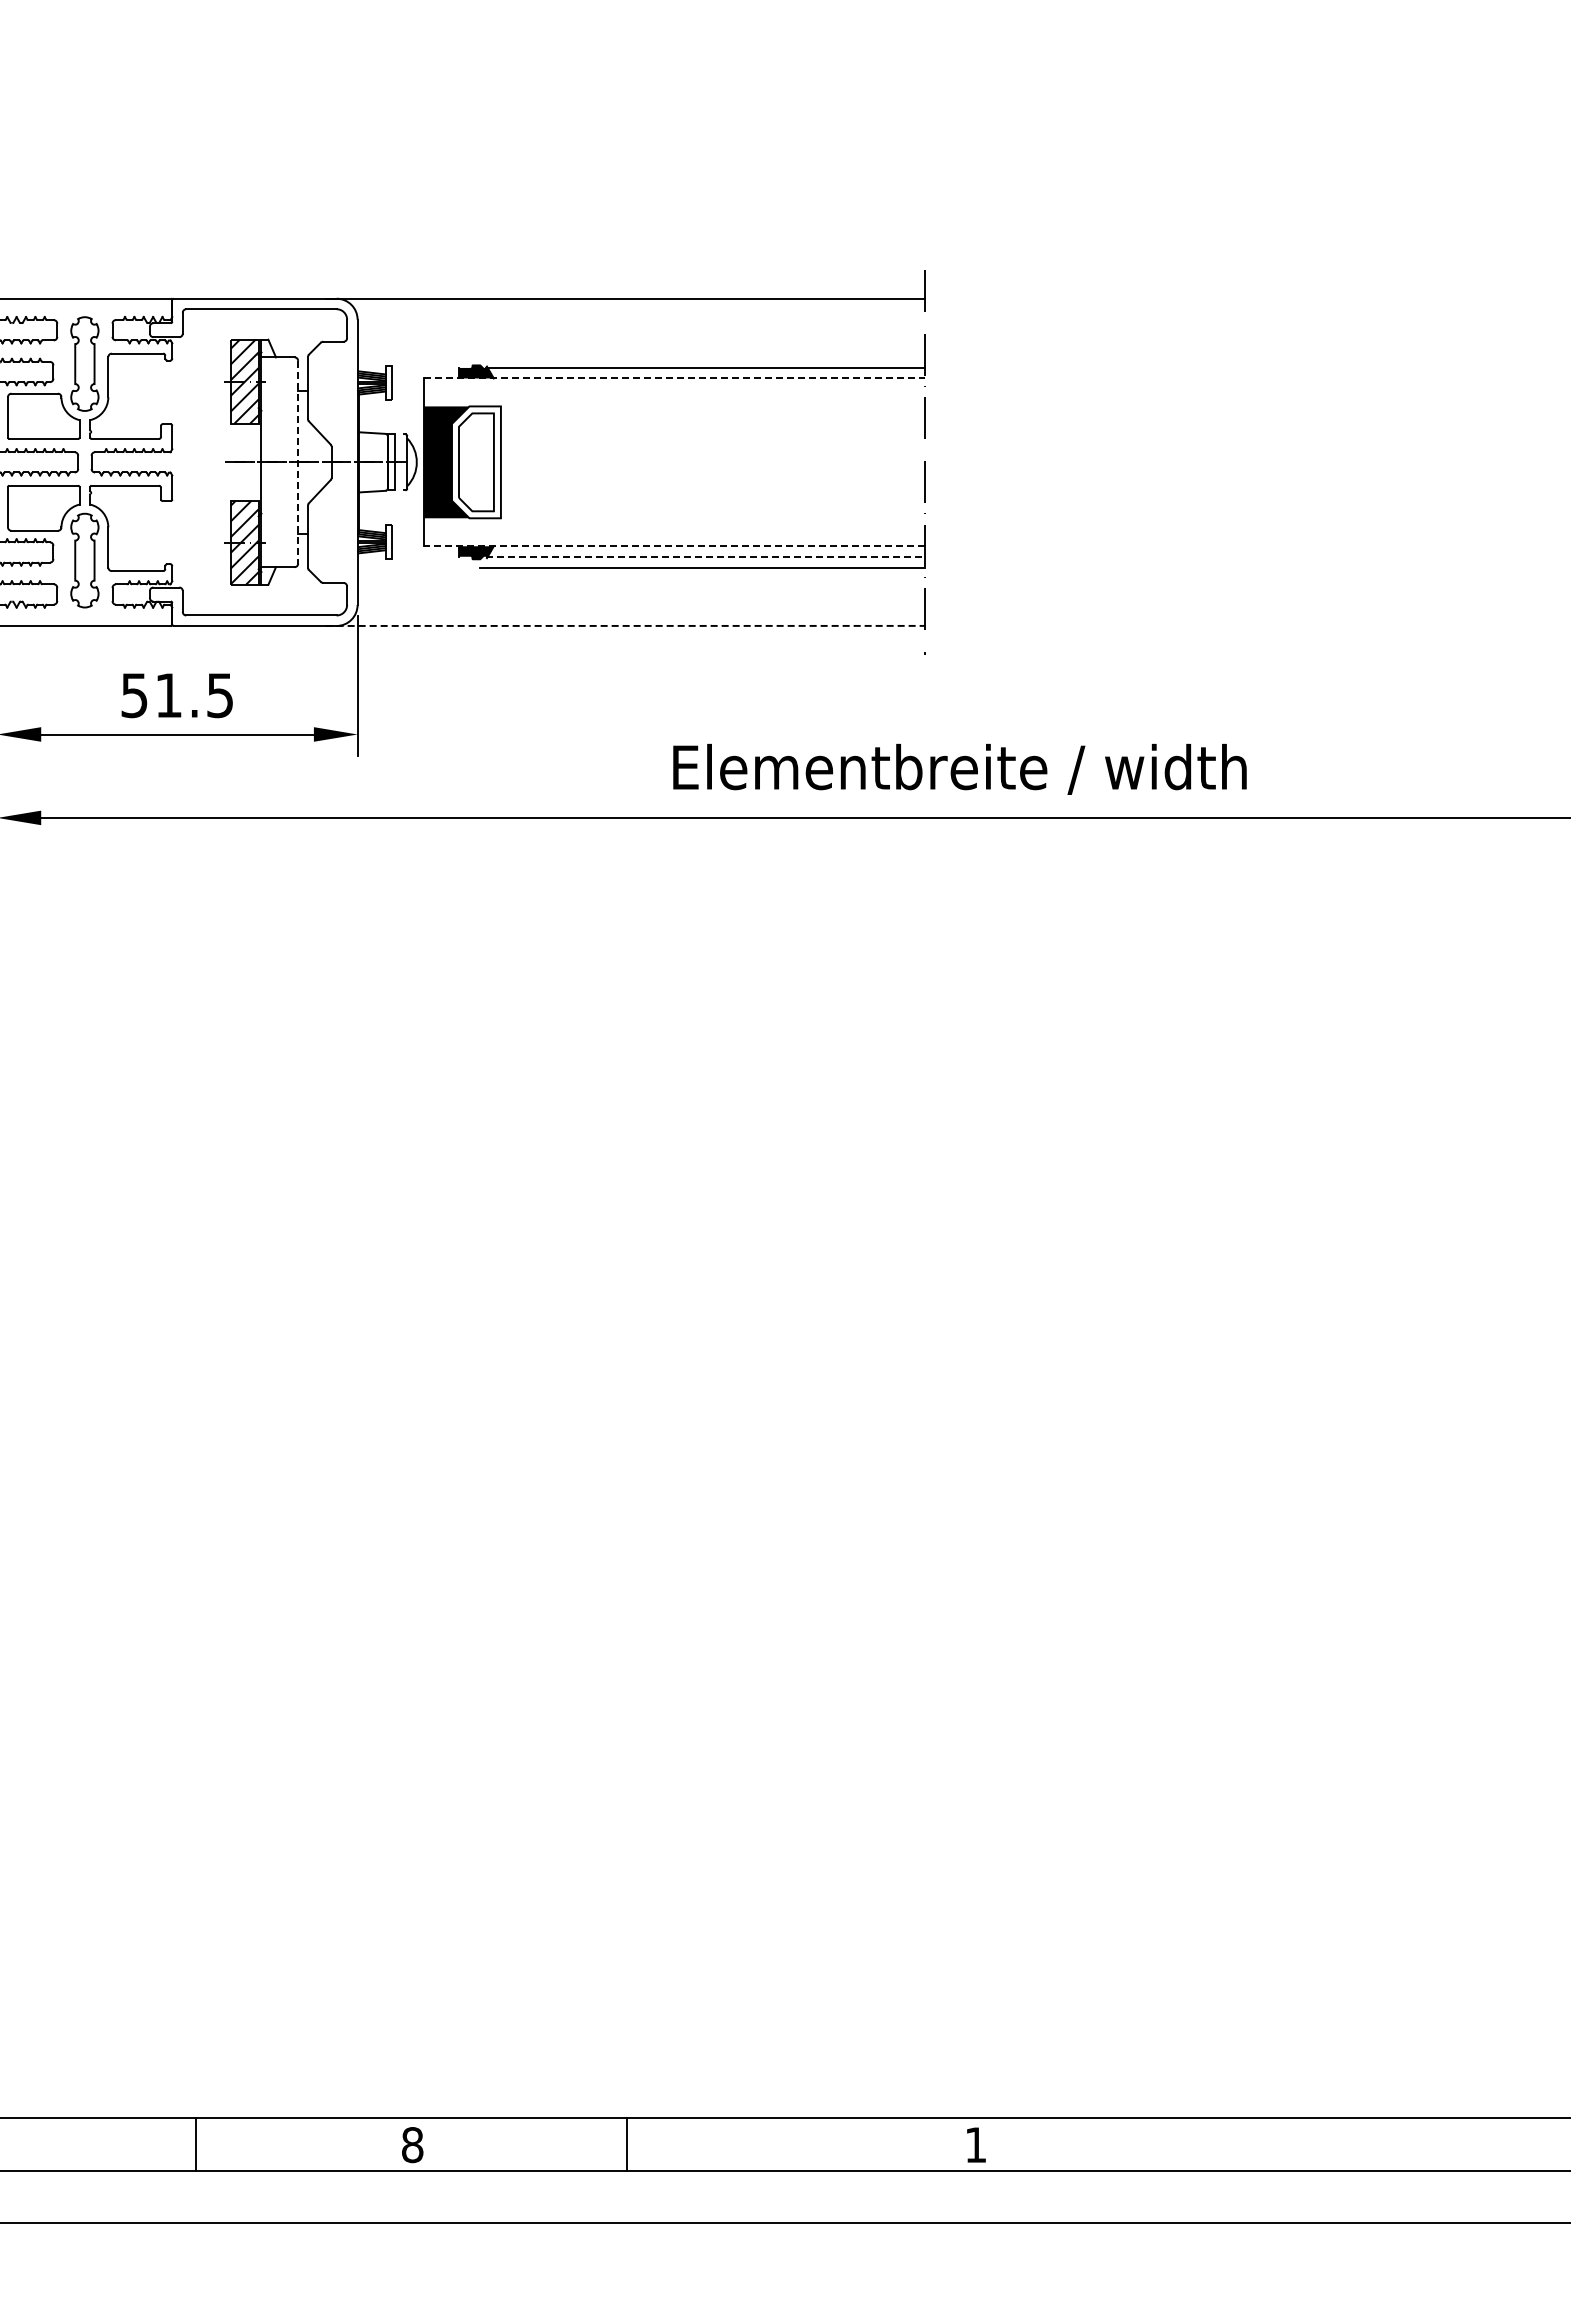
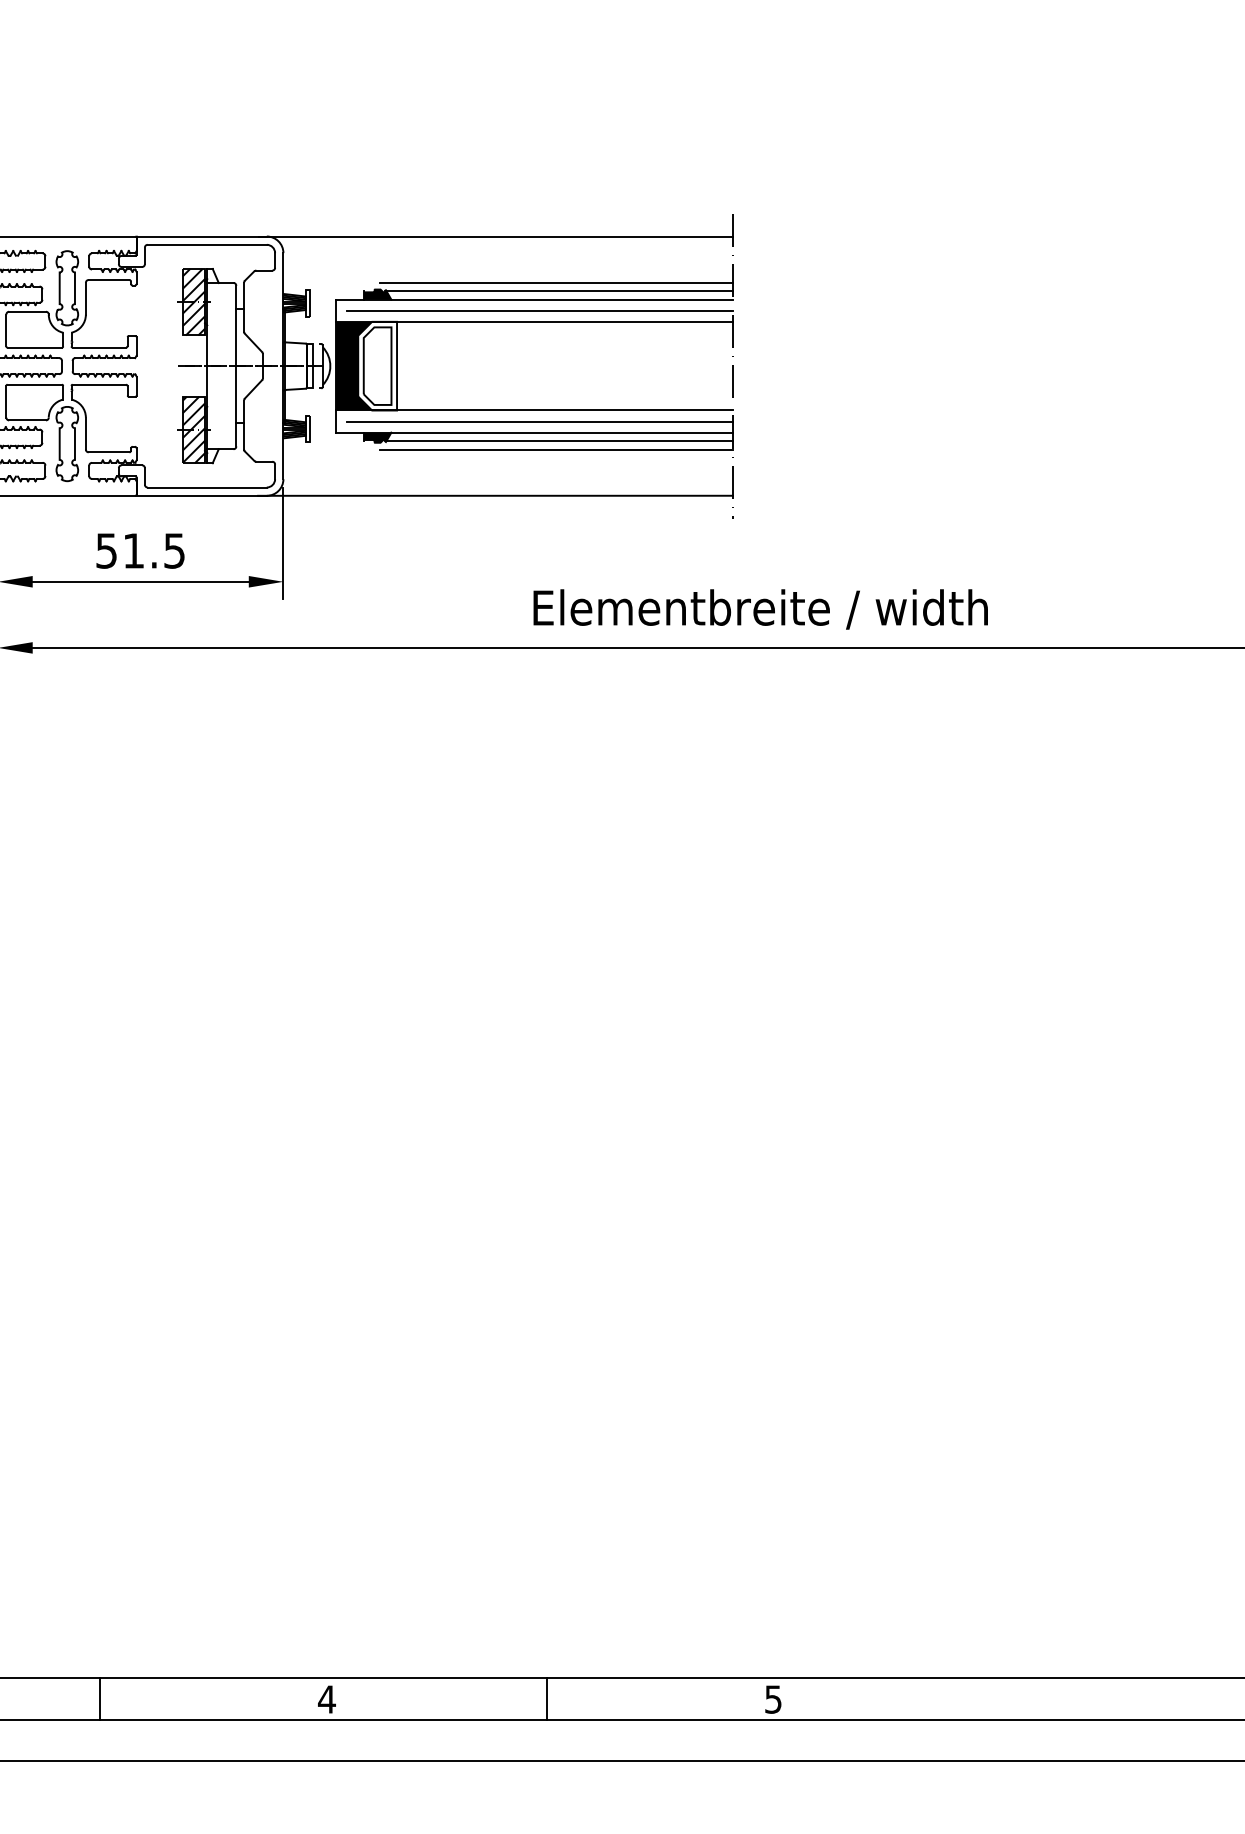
line: (701, 356) -> (555, 282), added
line: (674, 378) -> (534, 299), dashed -> solid
line: (681, 392) -> (540, 310), added
line: (674, 406) -> (534, 321), added
line: (298, 462) -> (236, 366), dashed -> solid
line: (674, 518) -> (534, 410), added
line: (681, 532) -> (540, 421), added
line: (673, 546) -> (533, 432), dashed -> solid
line: (705, 556) -> (559, 440), dashed -> solid
line: (625, 625) -> (495, 495), dashed -> solid
line: (195, 2144) -> (100, 1699), moved
line: (627, 2144) -> (547, 1699), moved
text: (412, 2145) -> (326, 1699), 8 -> 4
text: (975, 2145) -> (773, 1699), 1 -> 5

